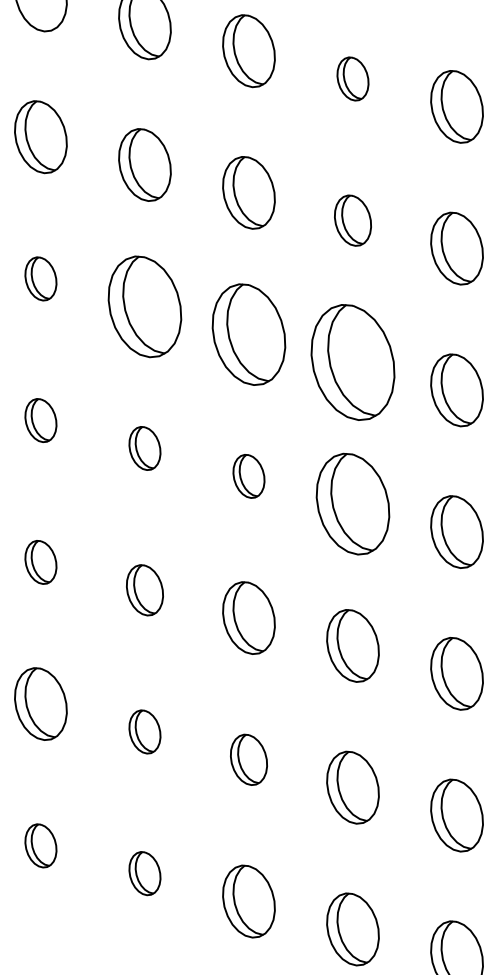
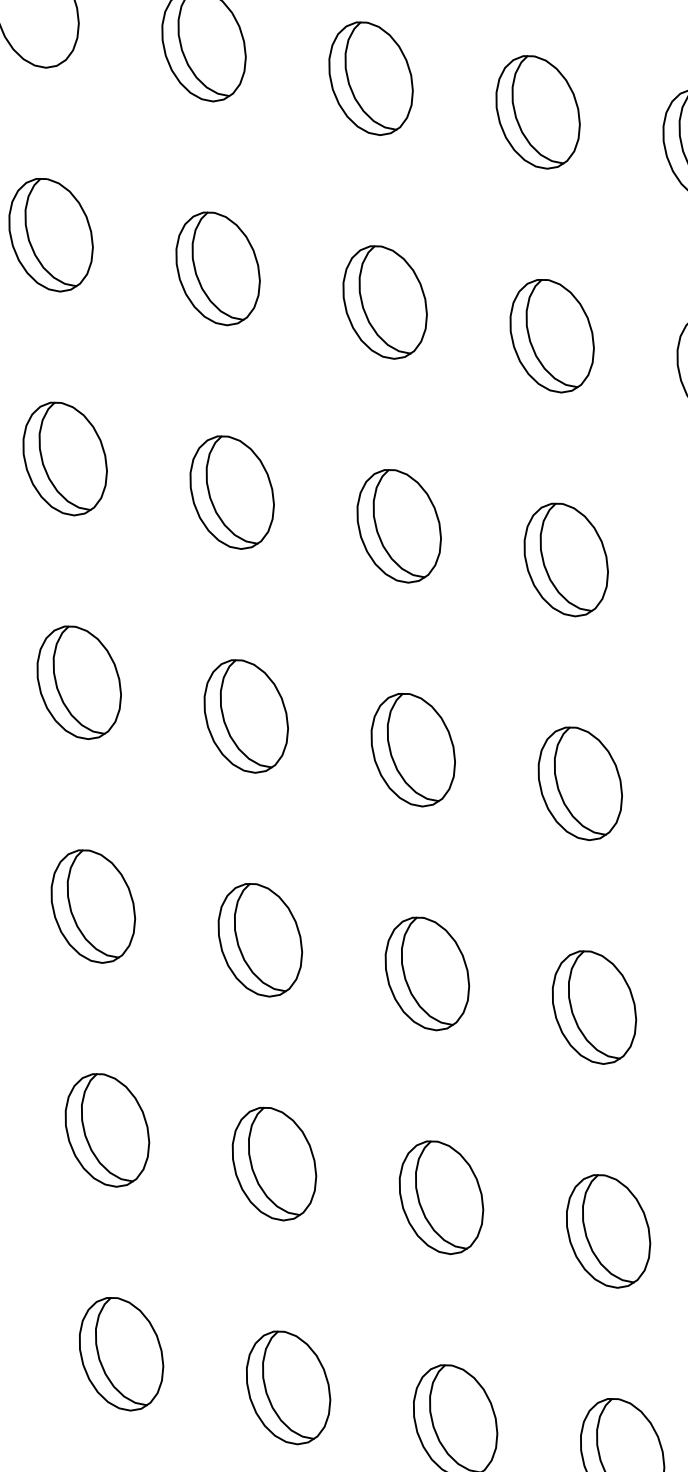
part: (352, 78) -> (537, 111), size x1.67
part: (352, 220) -> (551, 335), size x1.43
part: (40, 278) -> (64, 458), size x1.67
part: (144, 306) -> (231, 492), size x0.71
part: (248, 334) -> (398, 526), size x0.71
part: (352, 362) -> (565, 559), size x0.62
part: (40, 420) -> (78, 682), size x1.67
part: (144, 448) -> (245, 716), size x1.67
part: (248, 476) -> (412, 750), size x1.67
part: (352, 504) -> (579, 784), size x0.71
part: (40, 562) -> (92, 906), size x1.67
part: (144, 590) -> (259, 940), size x1.43
part: (144, 731) -> (273, 1163), size x1.67
part: (248, 759) -> (440, 1197), size x1.43
part: (40, 845) -> (120, 1353), size x1.67
part: (144, 873) -> (287, 1387), size x1.67

